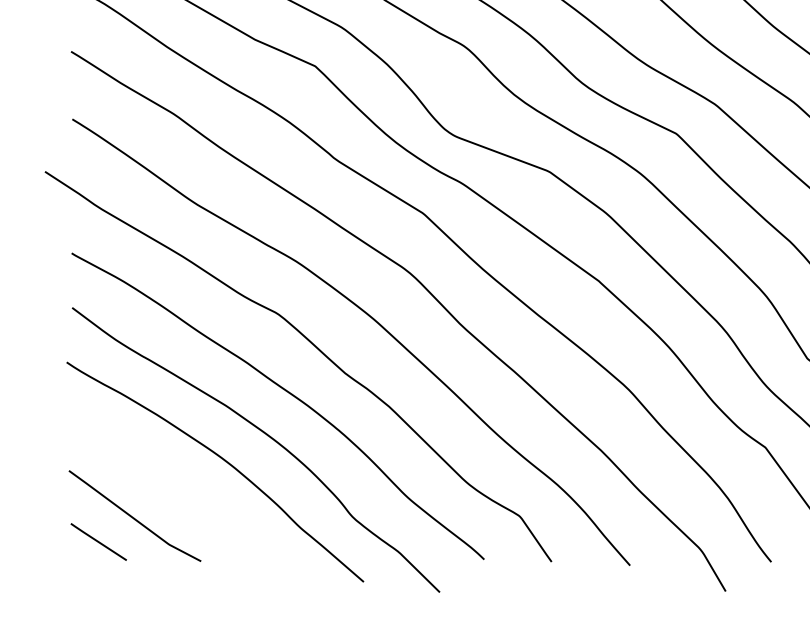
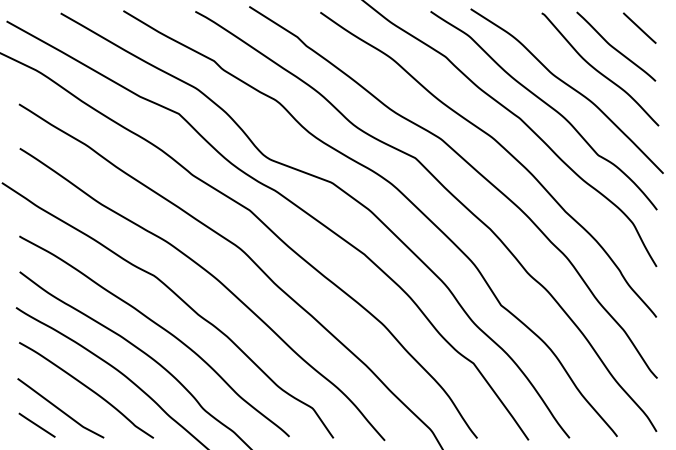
curve: (175, 485) -> (87, 388), added

